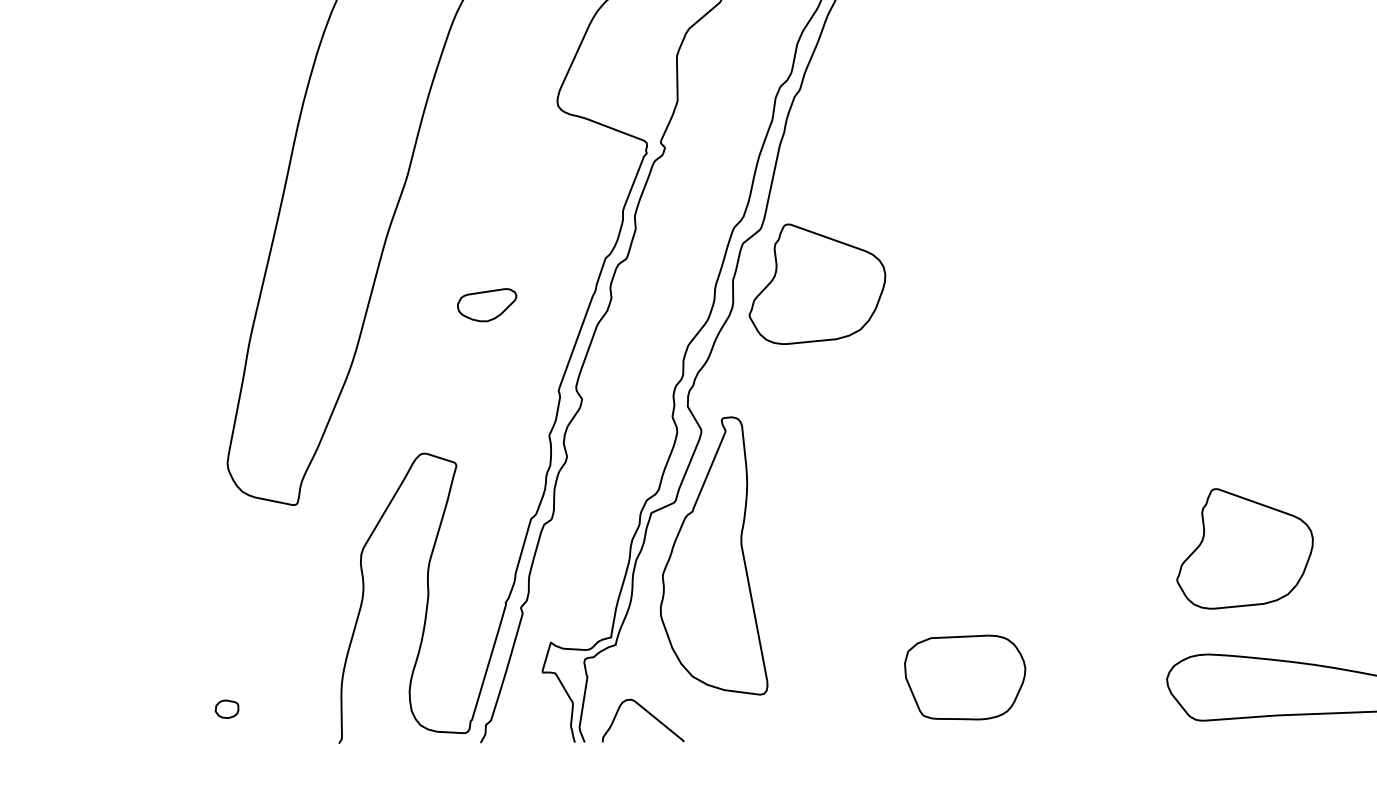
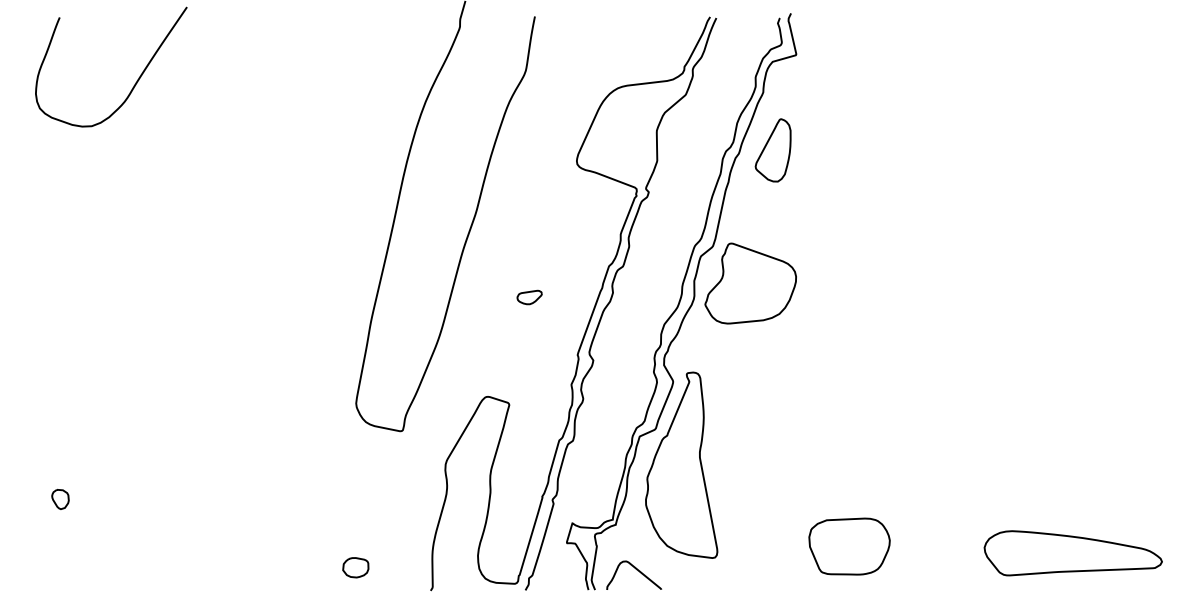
part: (849, 85) -> (772, 150), added
part: (486, 305) -> (529, 297), size x0.62
part: (1244, 548) -> (1036, 460), removed
part: (226, 708) -> (355, 567), size x1.67

